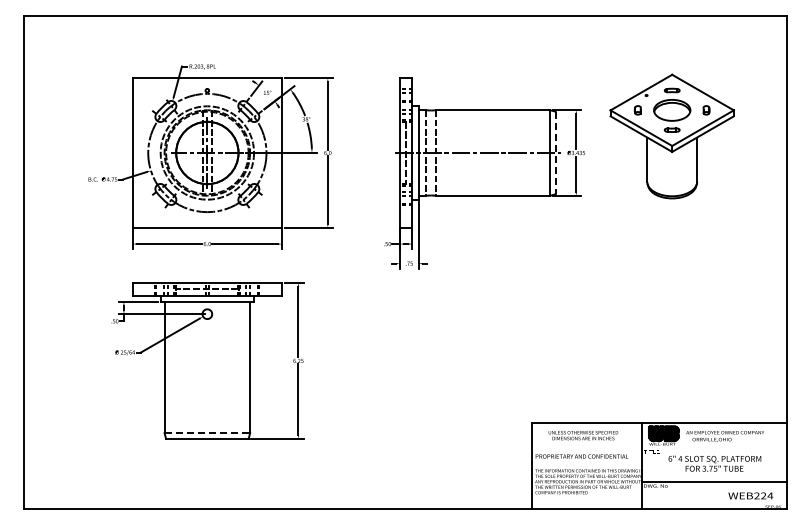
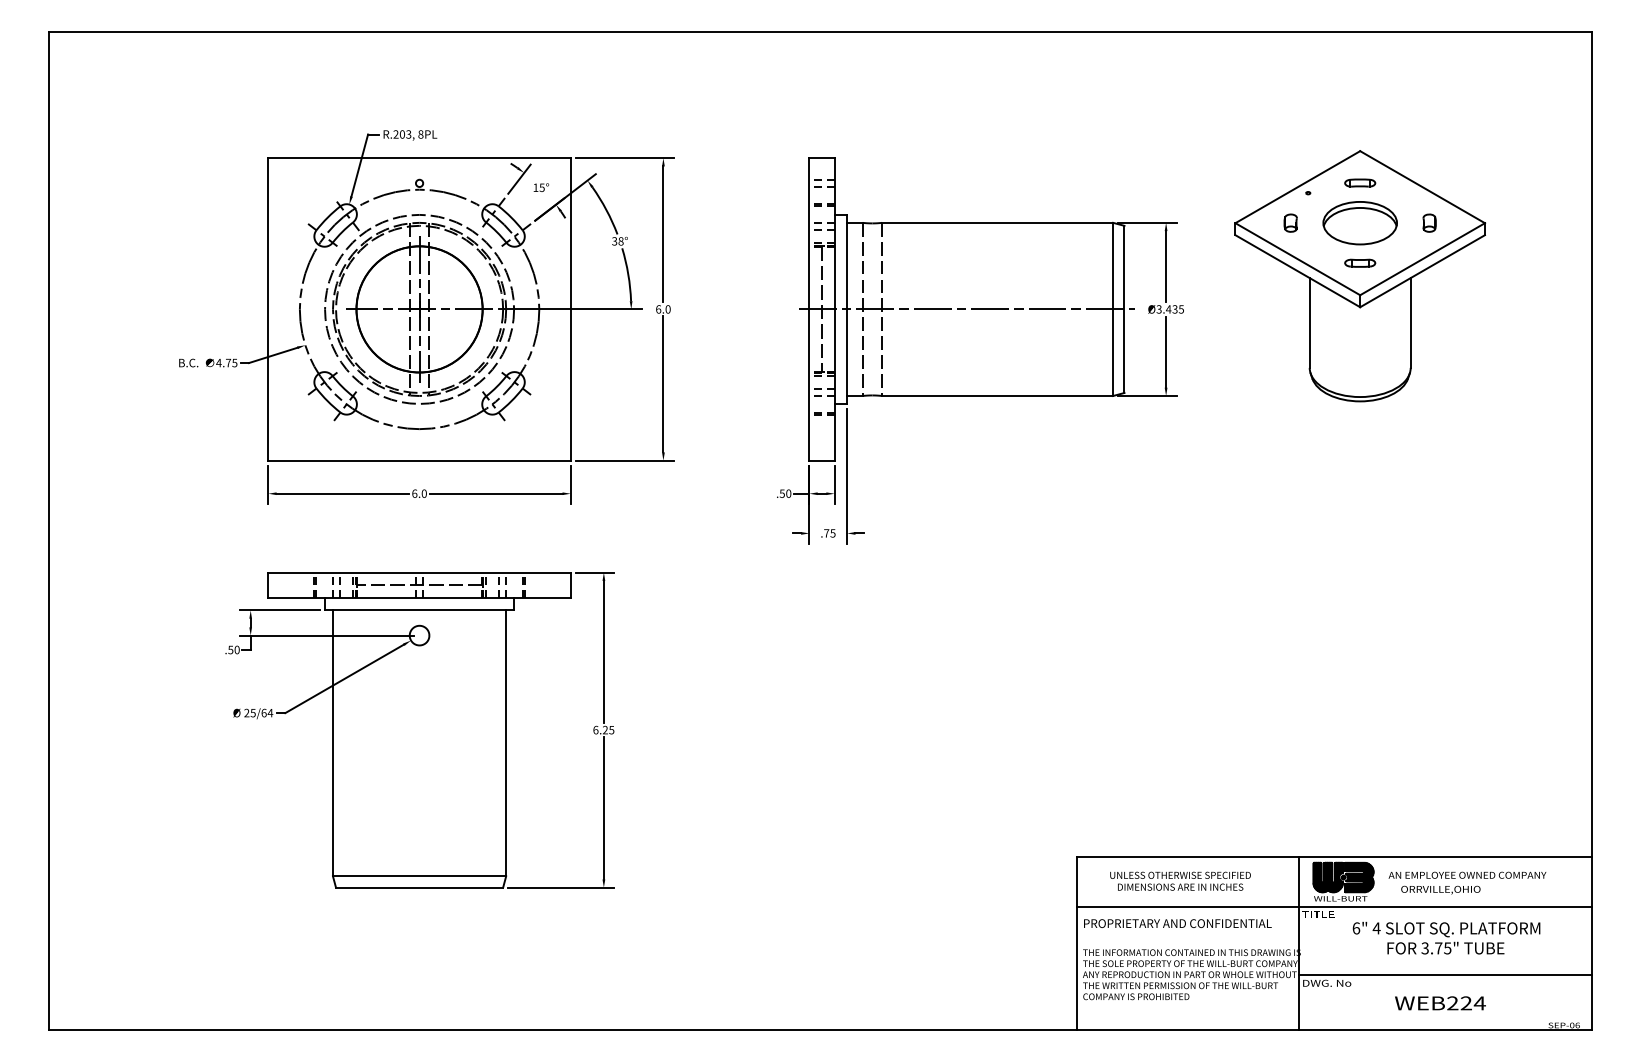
line: (555, 153) -> (1124, 310), dashed -> solid
line: (207, 433) -> (419, 877), dashed -> solid
line: (659, 448) -> (1334, 907), added
text: (750, 495) -> (1439, 1002), moved

